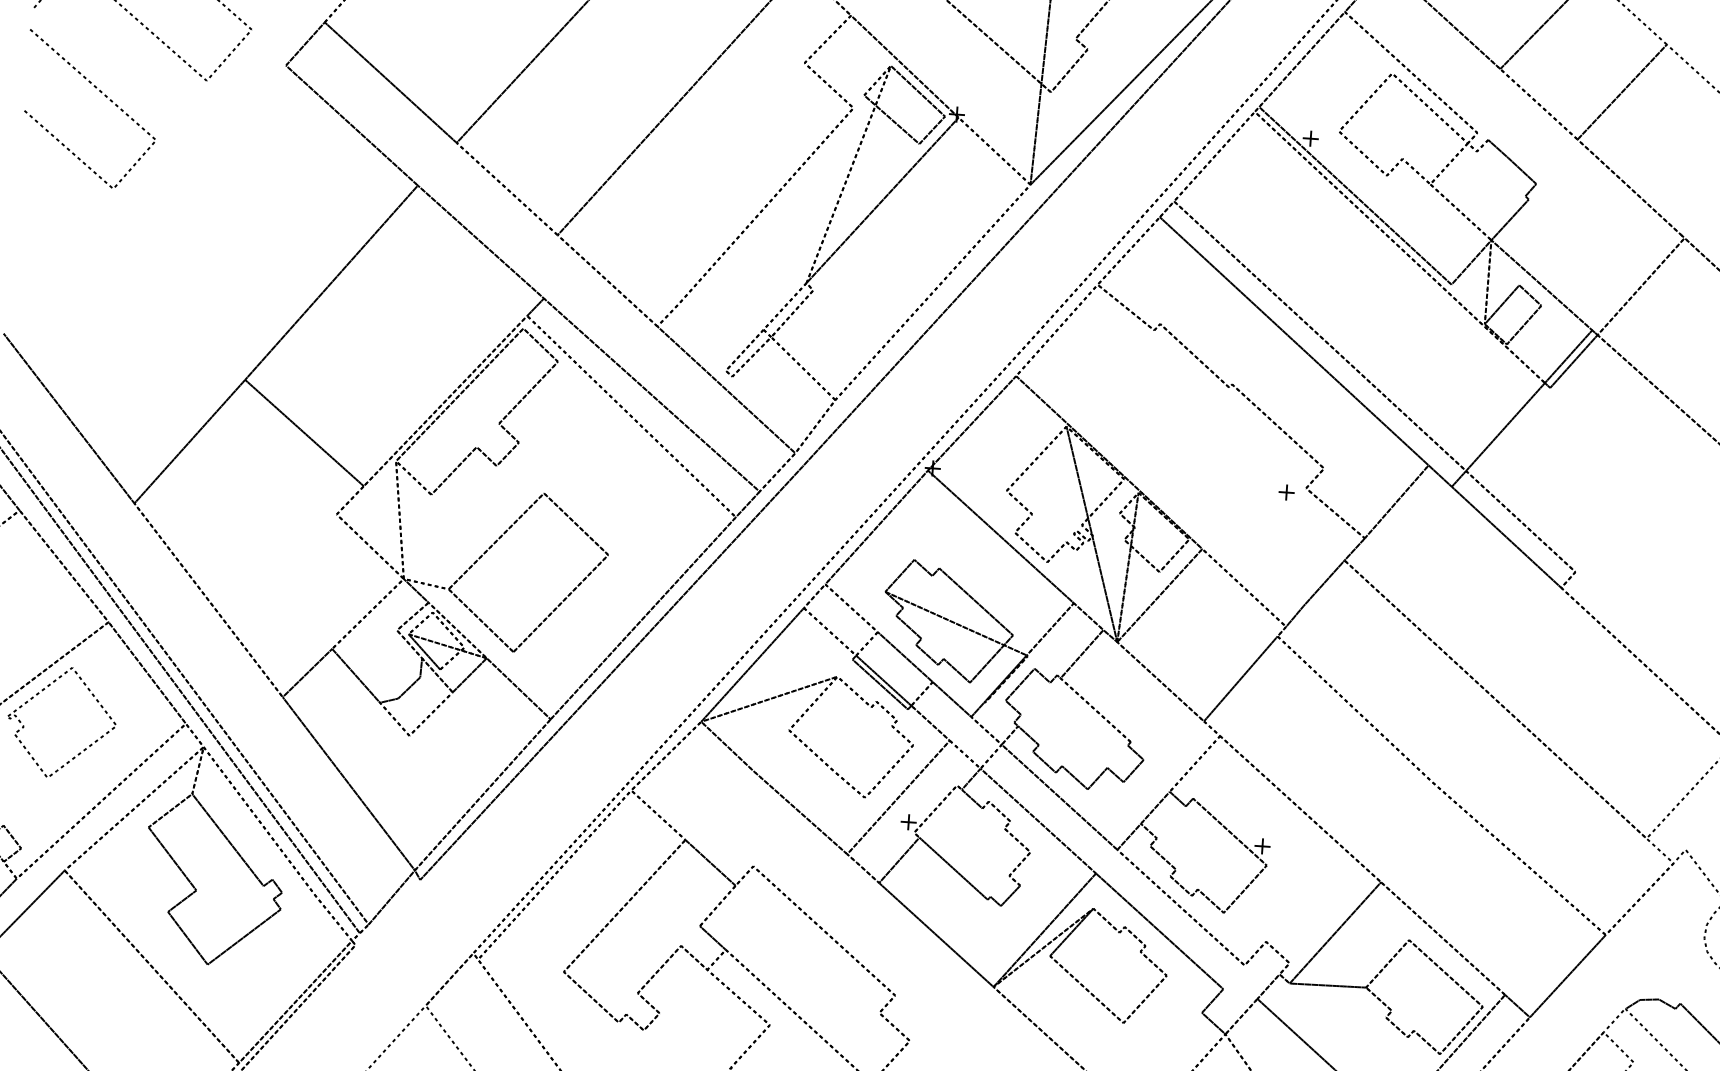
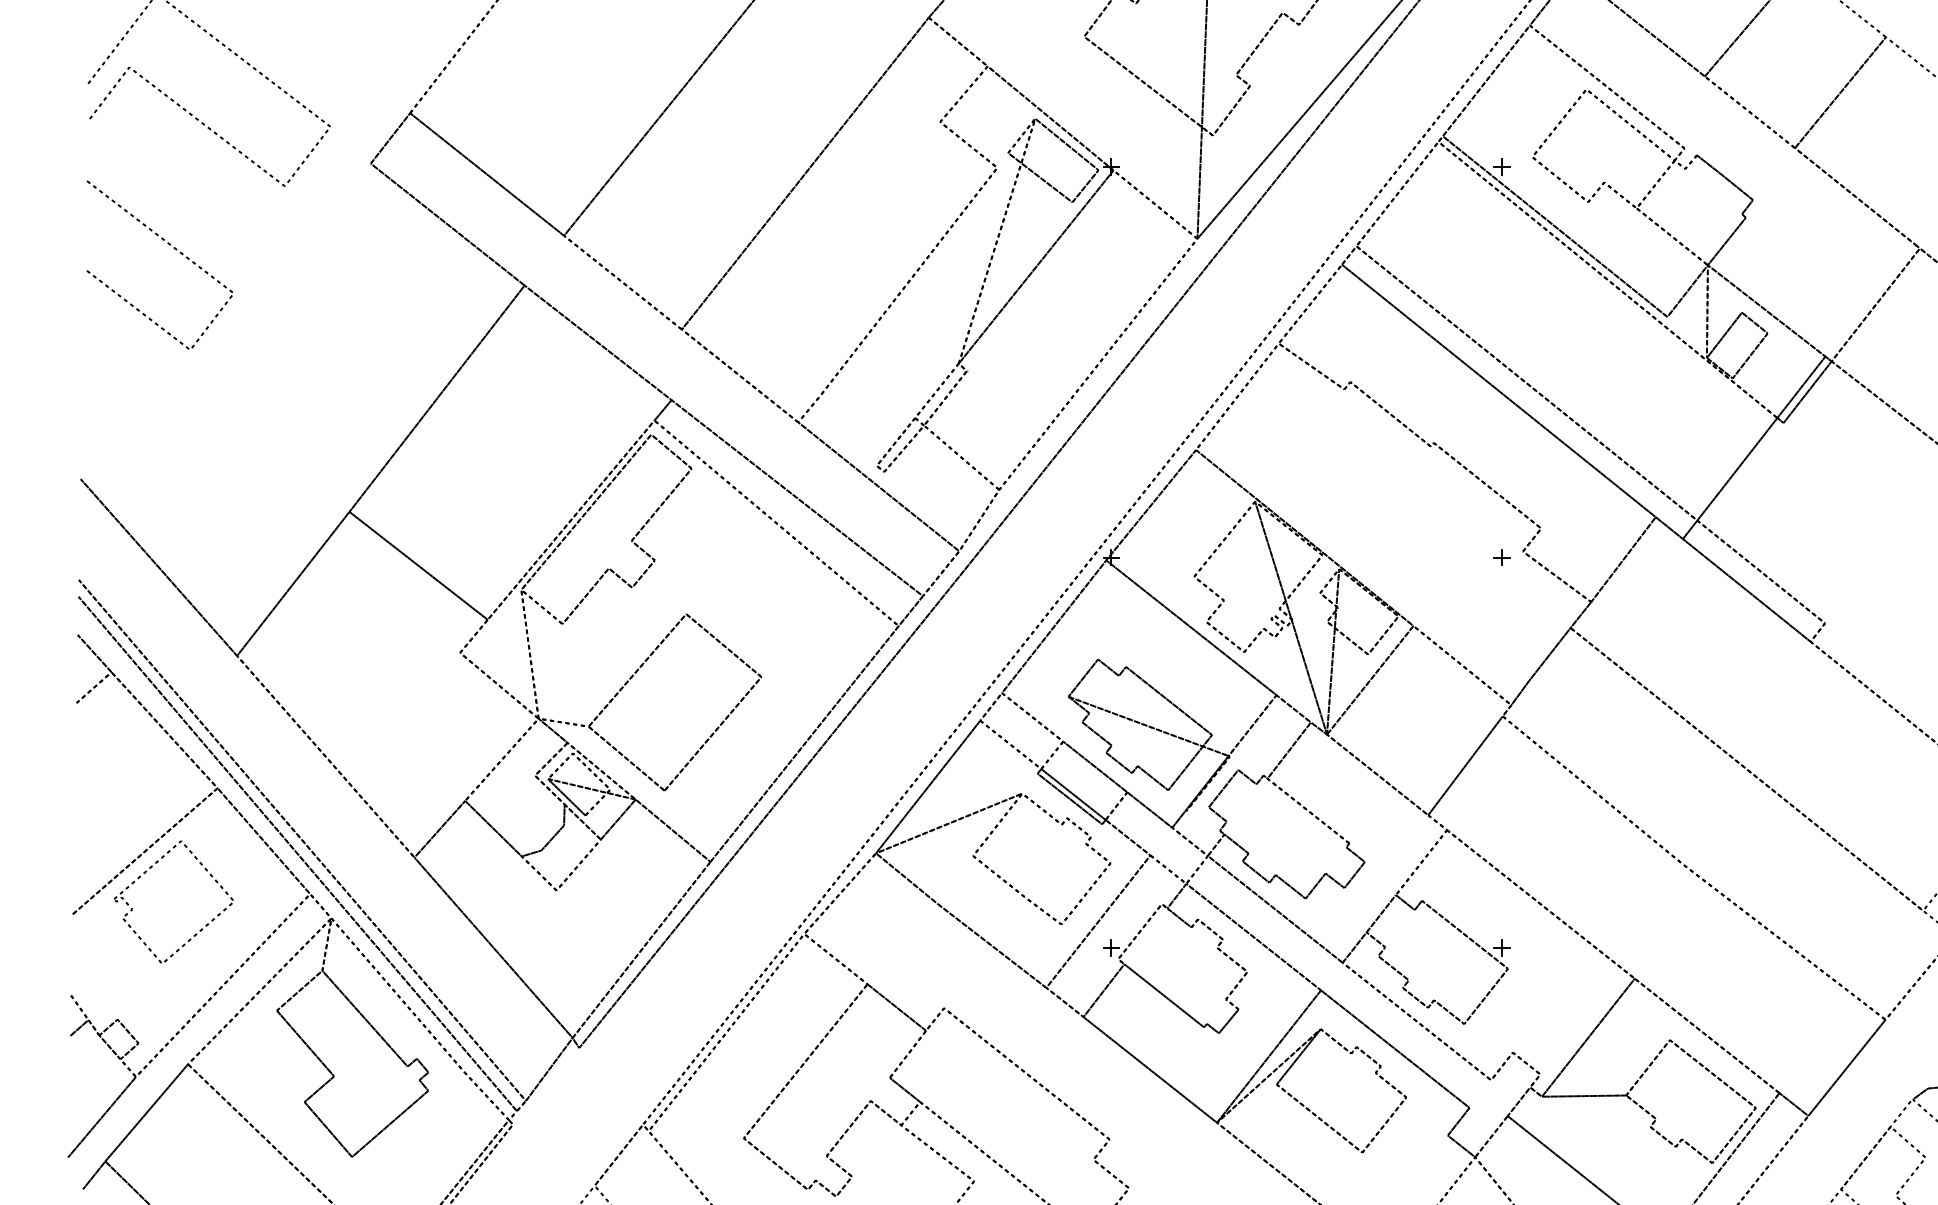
line: (105, 96) -> (174, 249), moved

